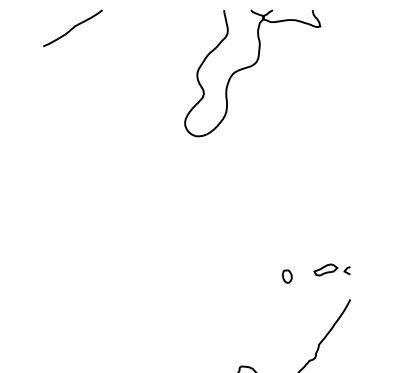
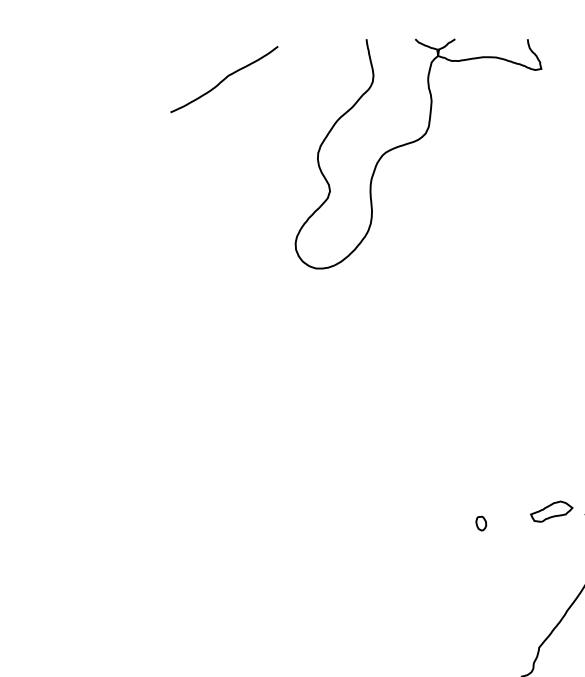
curve: (72, 27) -> (223, 77), moved
part: (286, 276) -> (480, 523), size x0.6

